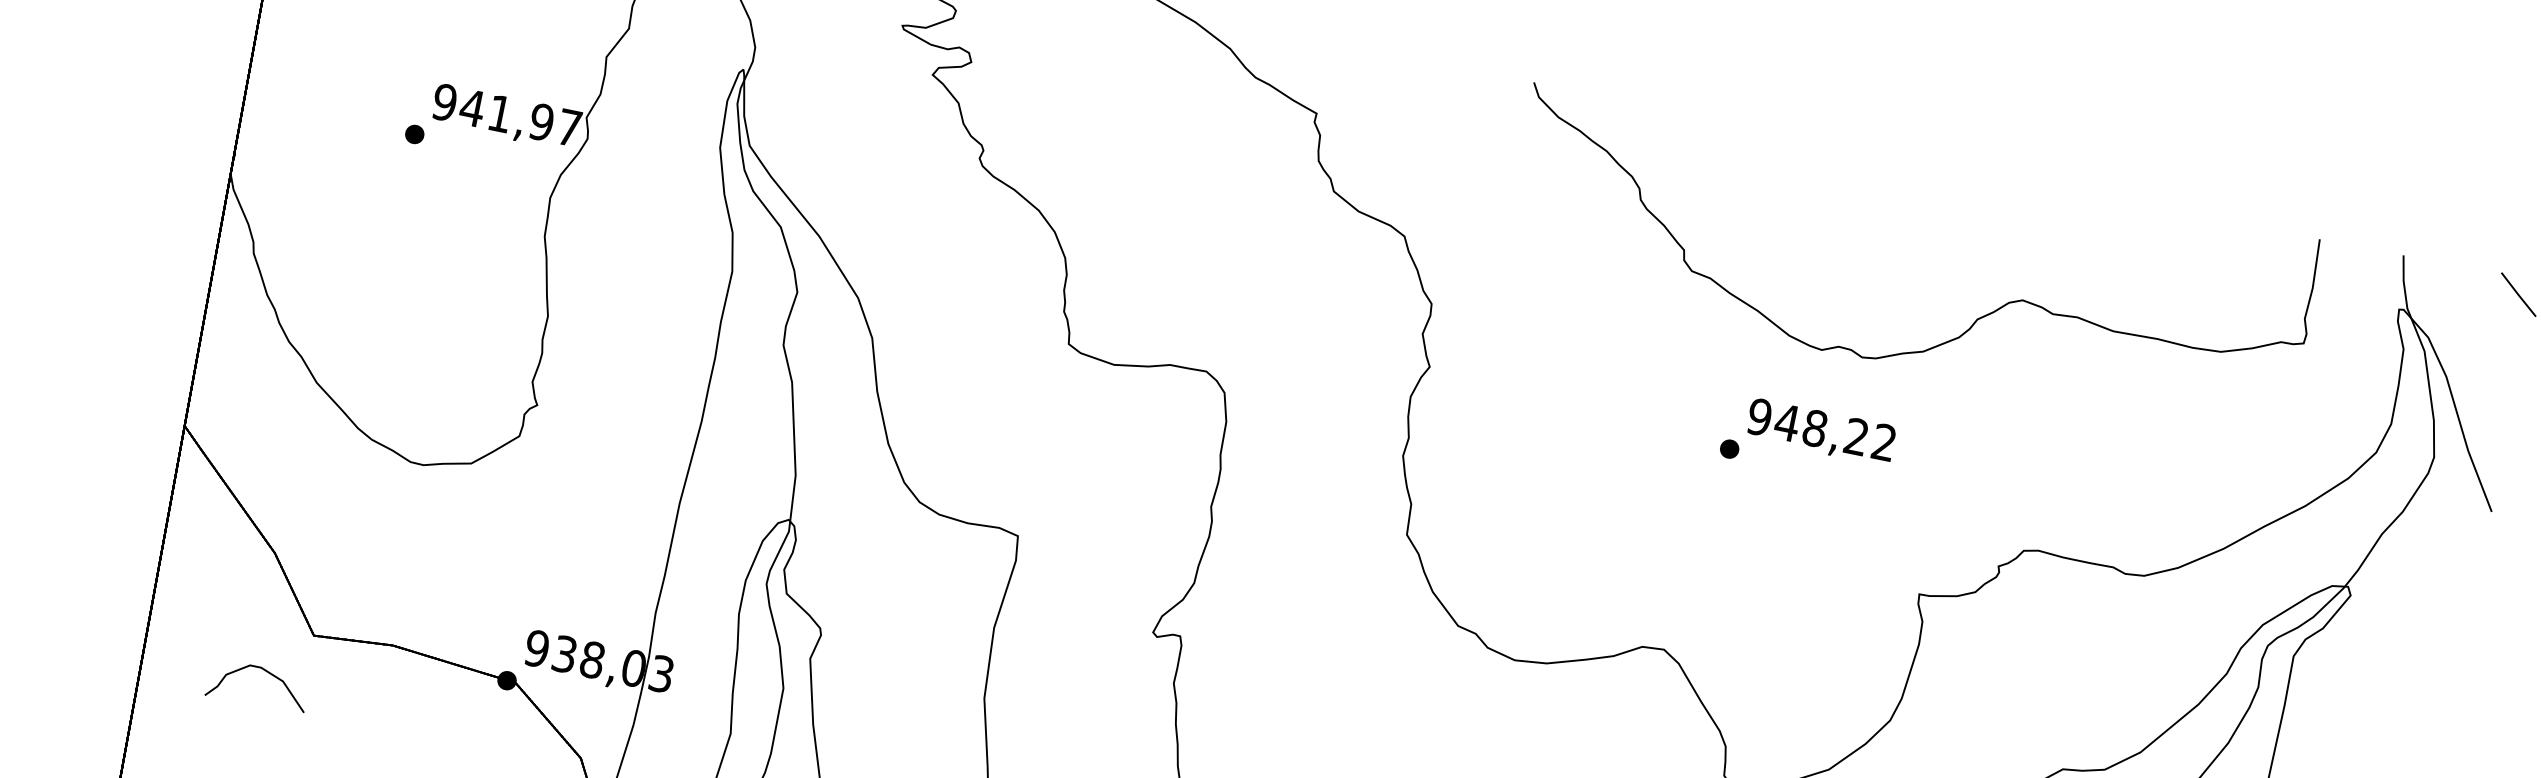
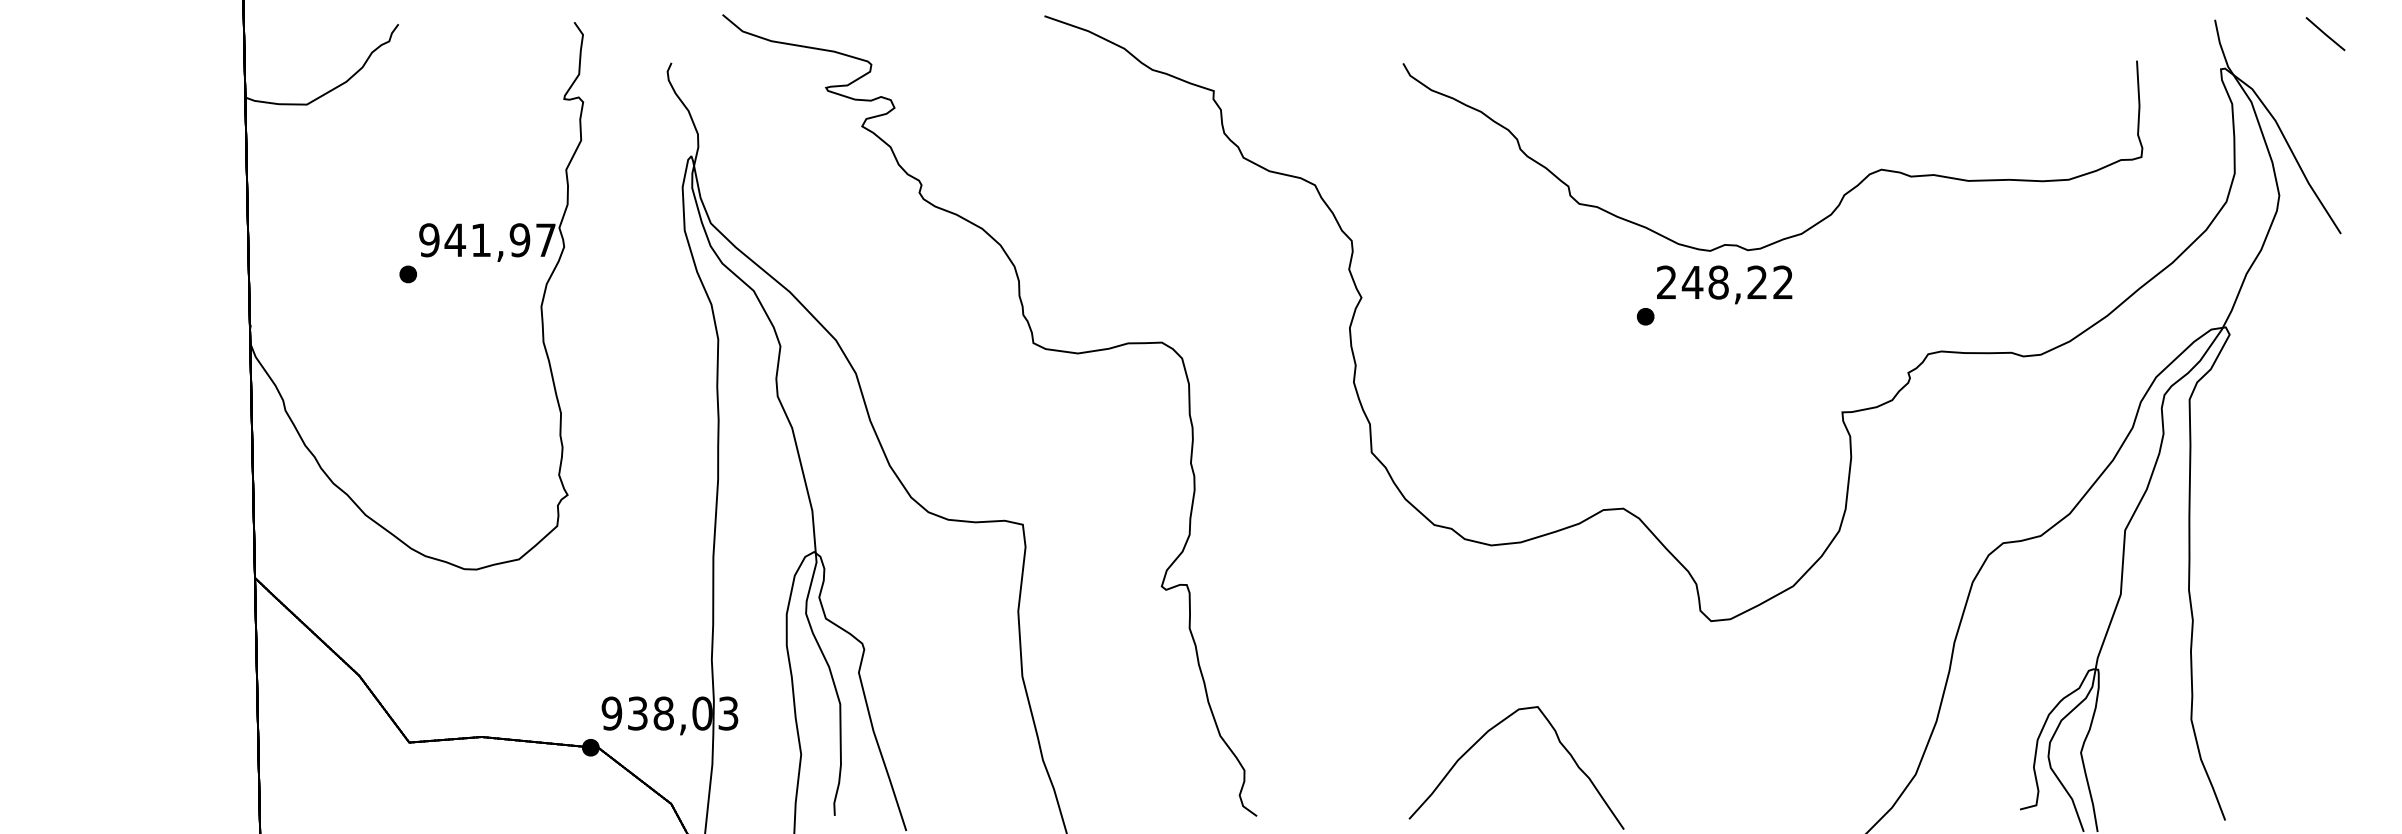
curve: (1944, 342) -> (1818, 221), moved
text: (1759, 417) -> (1666, 282), 948,22 -> 248,22
curve: (266, 672) -> (373, 784), removed

